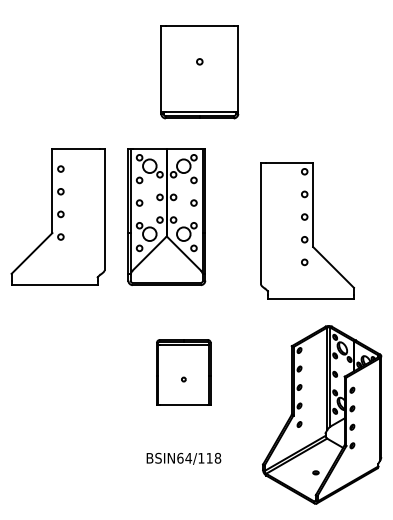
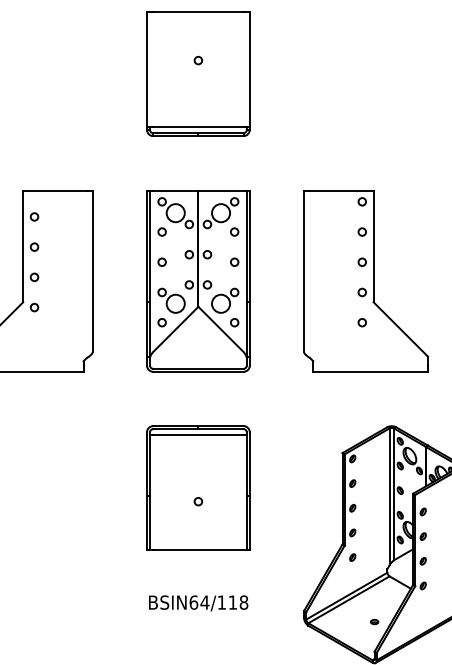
part: (199, 72) -> (198, 74), moved
part: (166, 216) -> (198, 280), moved
part: (307, 230) -> (366, 280), moved
part: (183, 372) -> (198, 488), size x1.43

